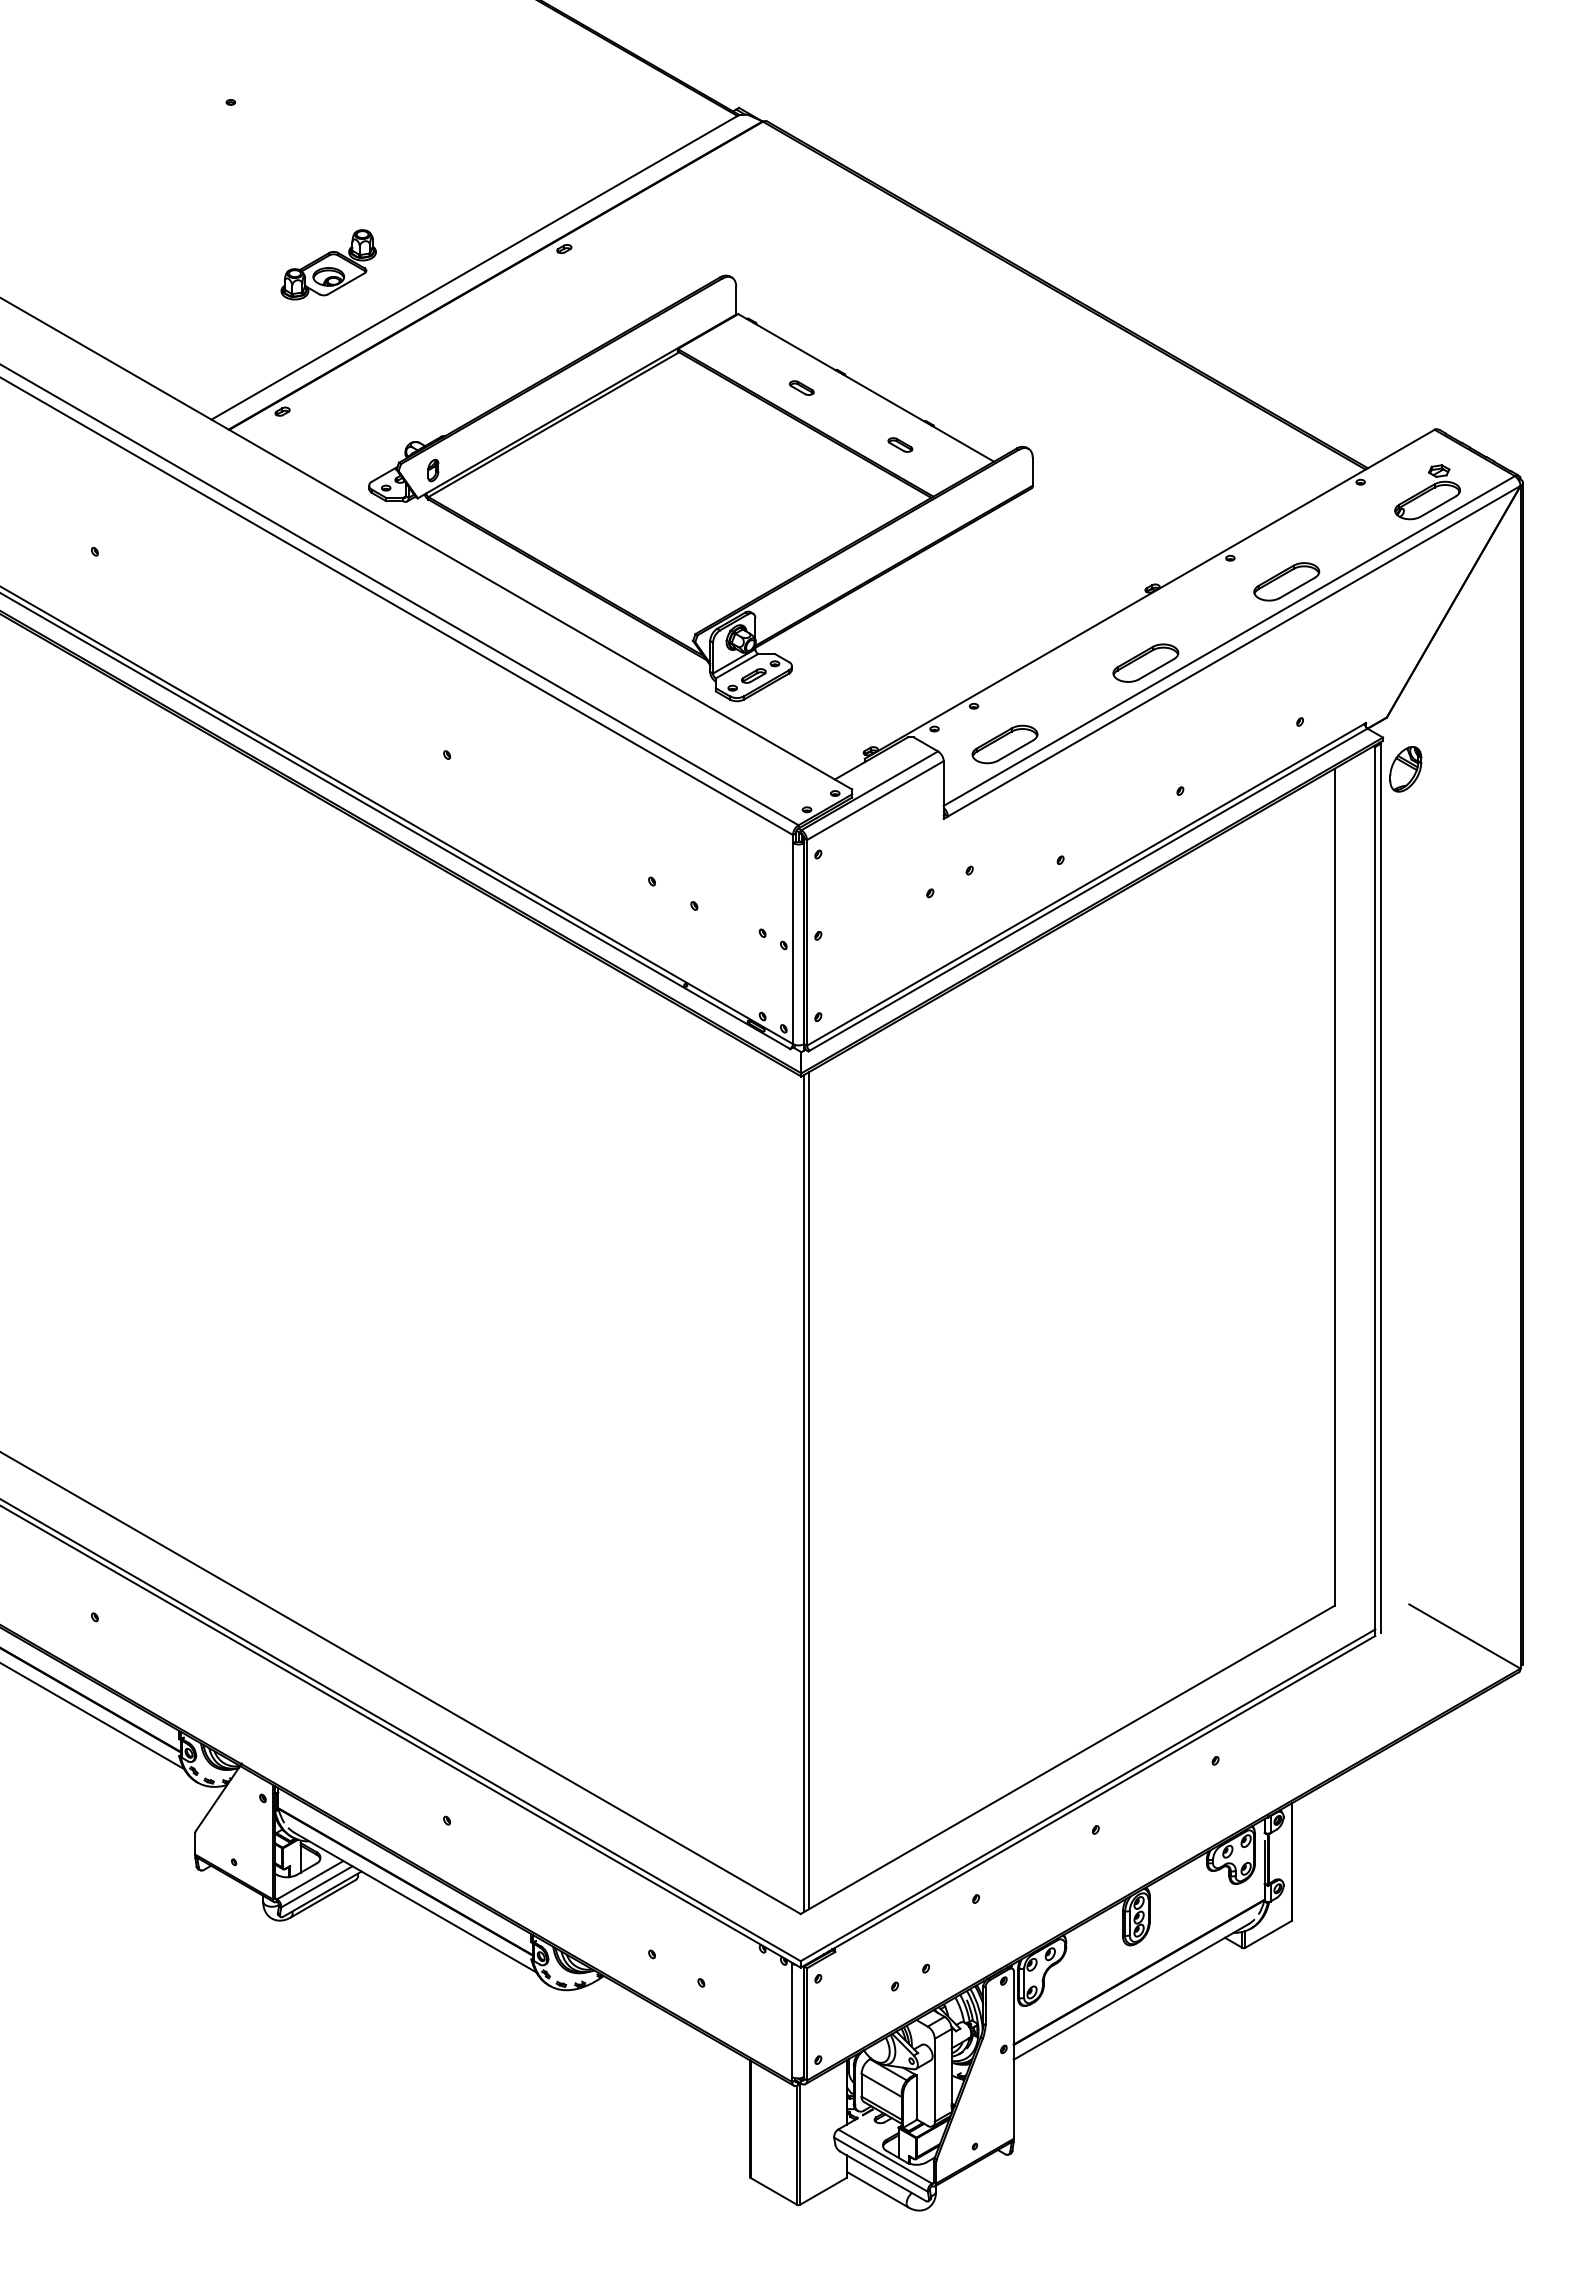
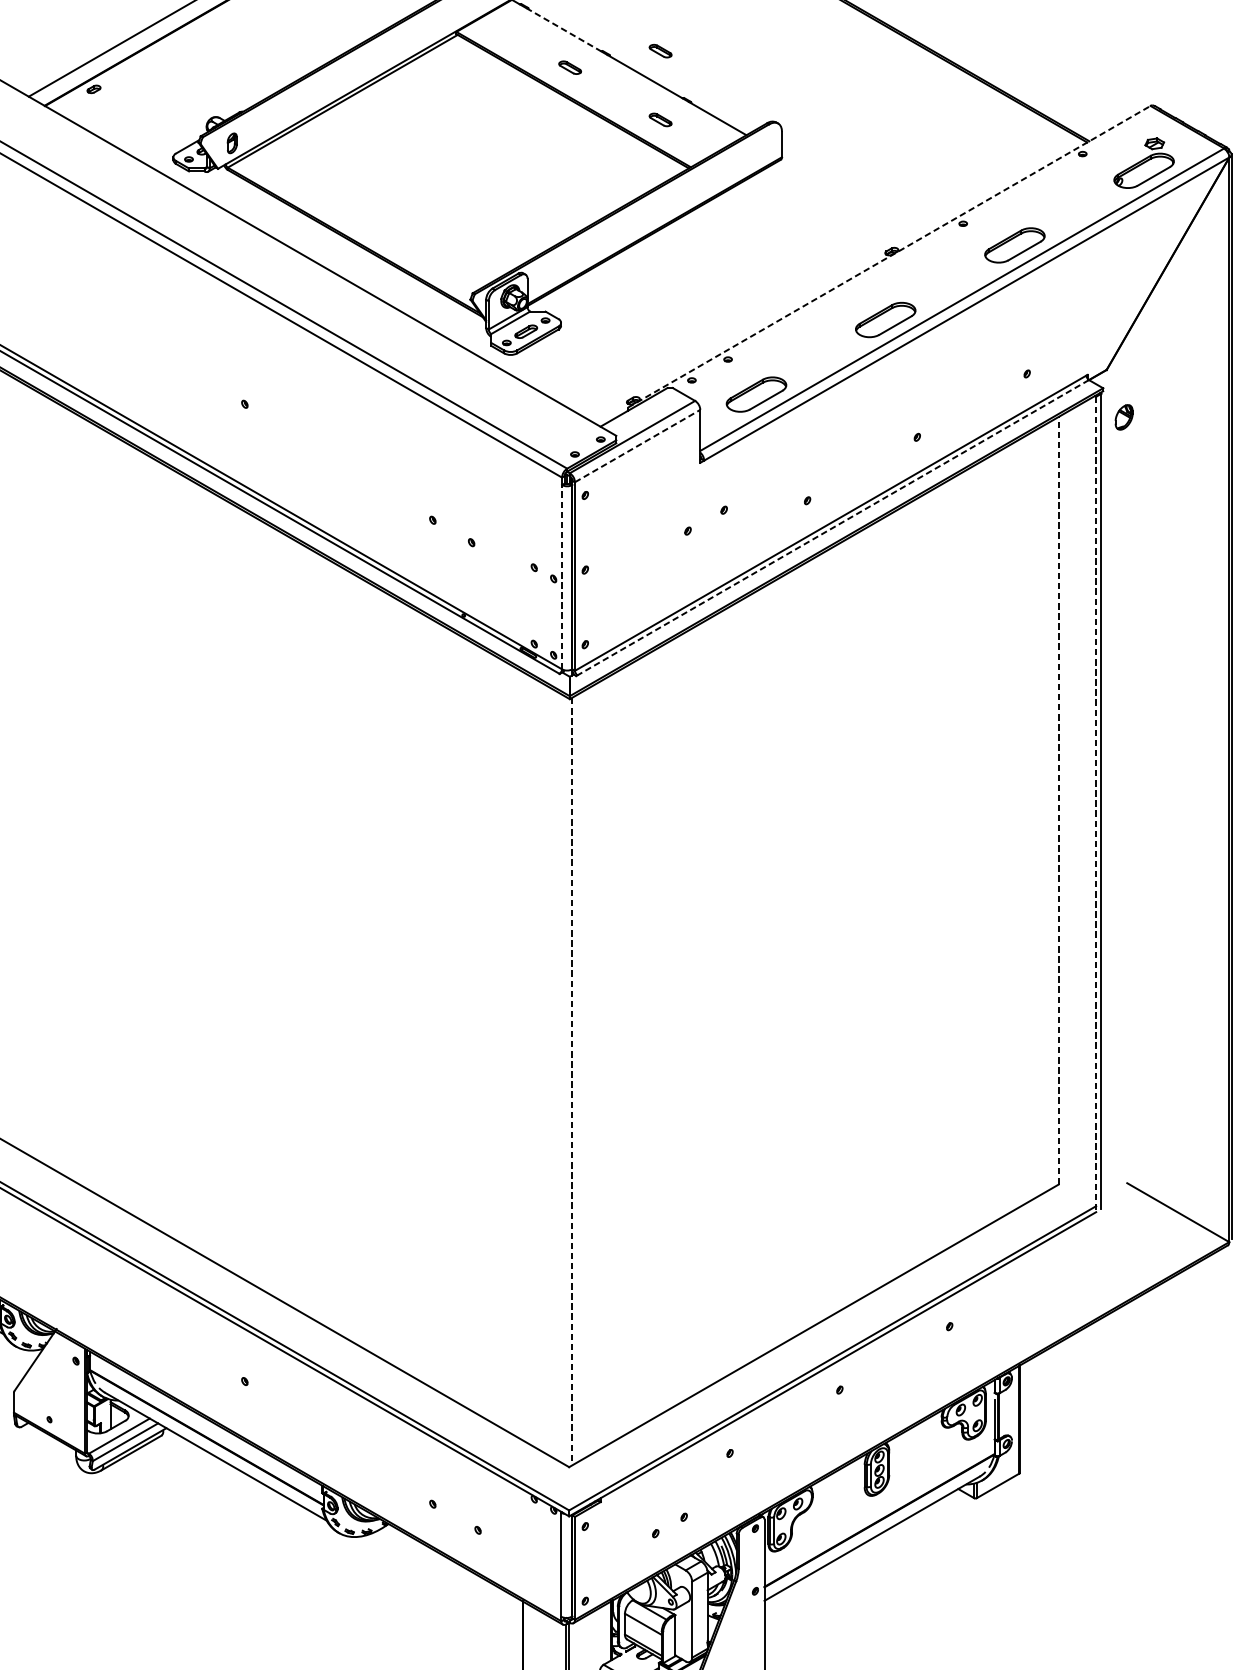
line: (795, 346) -> (564, 29), solid -> dashed
part: (900, 369) -> (660, 50), added
line: (1149, 594) -> (889, 257), solid -> dashed
part: (1405, 769) -> (1123, 417), size x0.6
line: (875, 800) -> (637, 445), solid -> dashed
line: (1088, 889) -> (833, 527), solid -> dashed
line: (792, 943) -> (561, 577), solid -> dashed
line: (1334, 1187) -> (1058, 800), solid -> dashed
line: (1375, 1191) -> (1096, 804), solid -> dashed
line: (809, 1490) -> (577, 1078), removed
line: (803, 1493) -> (571, 1081), solid -> dashed

